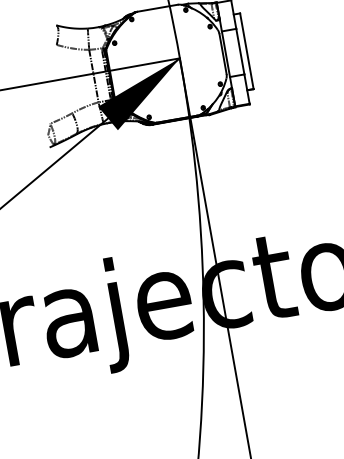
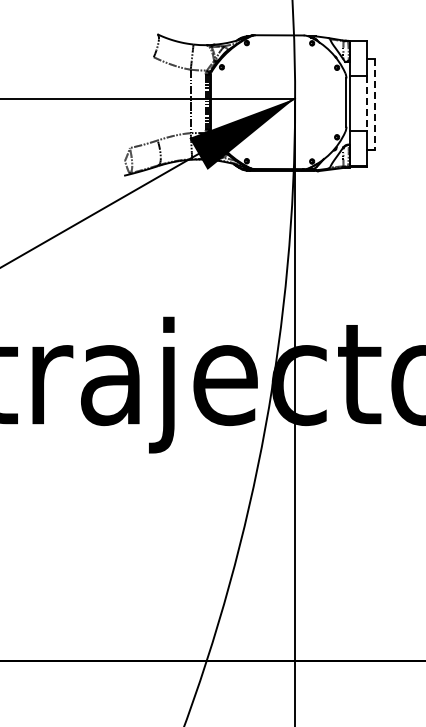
line: (240, 51) -> (367, 103), solid -> dashed
line: (246, 51) -> (374, 104), solid -> dashed

